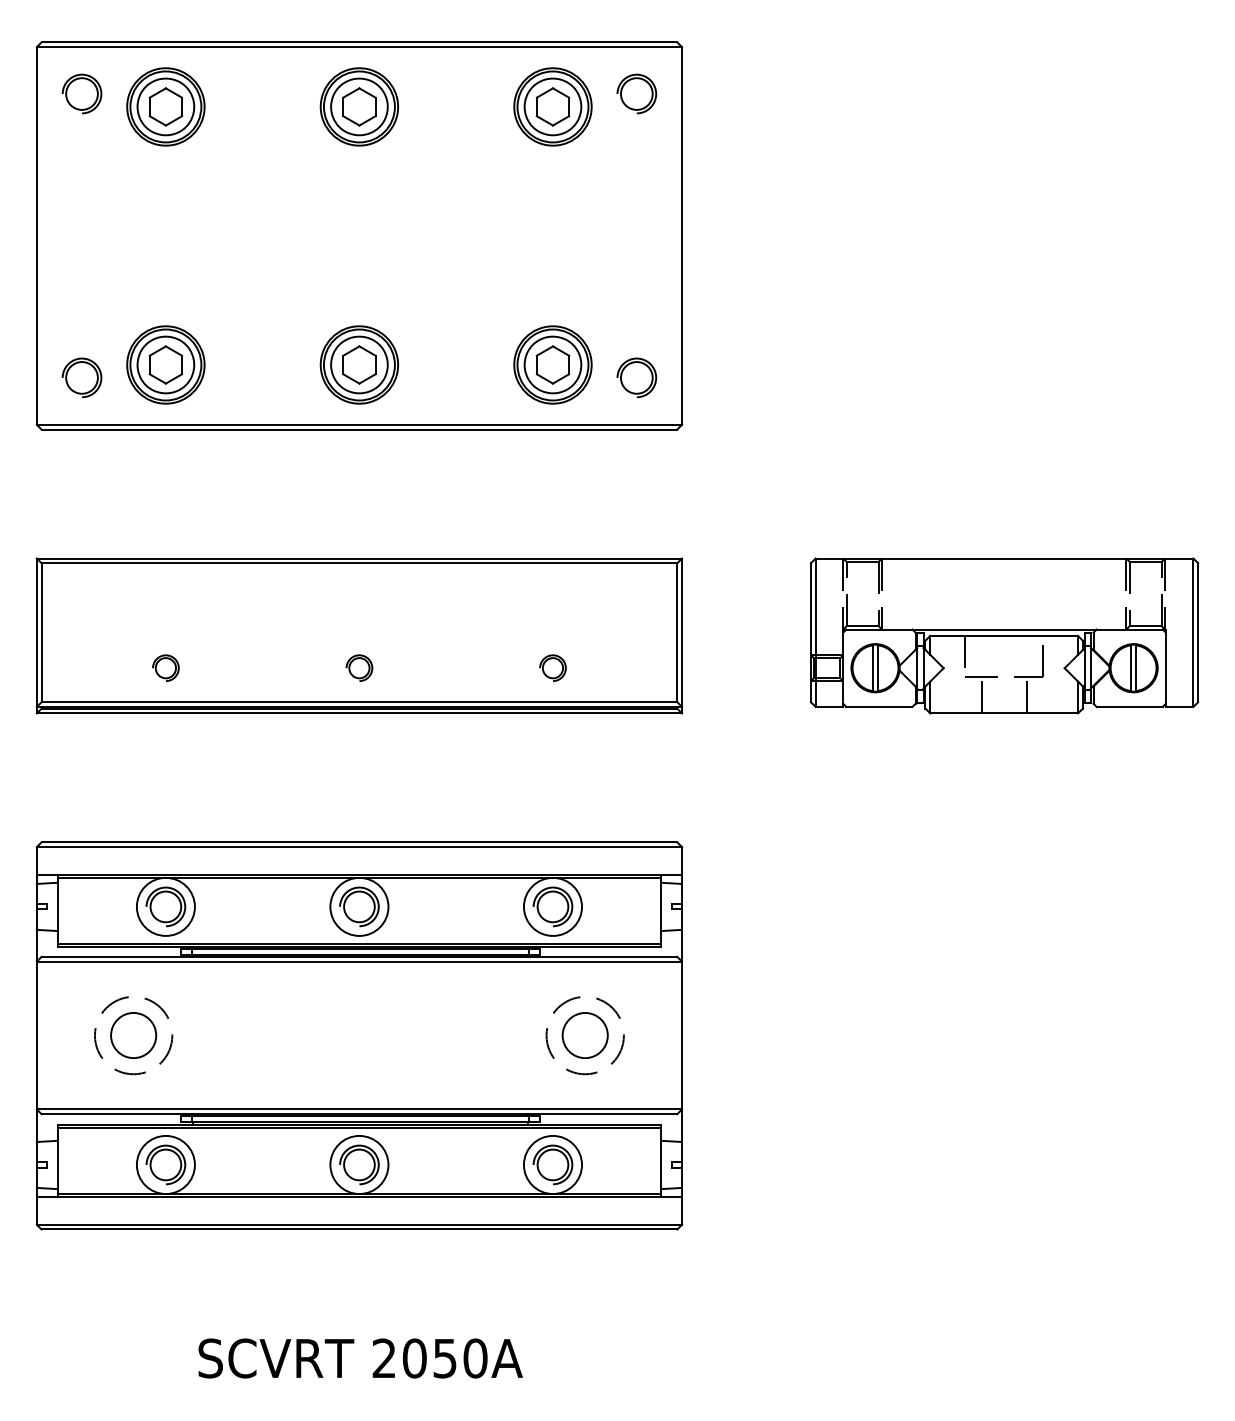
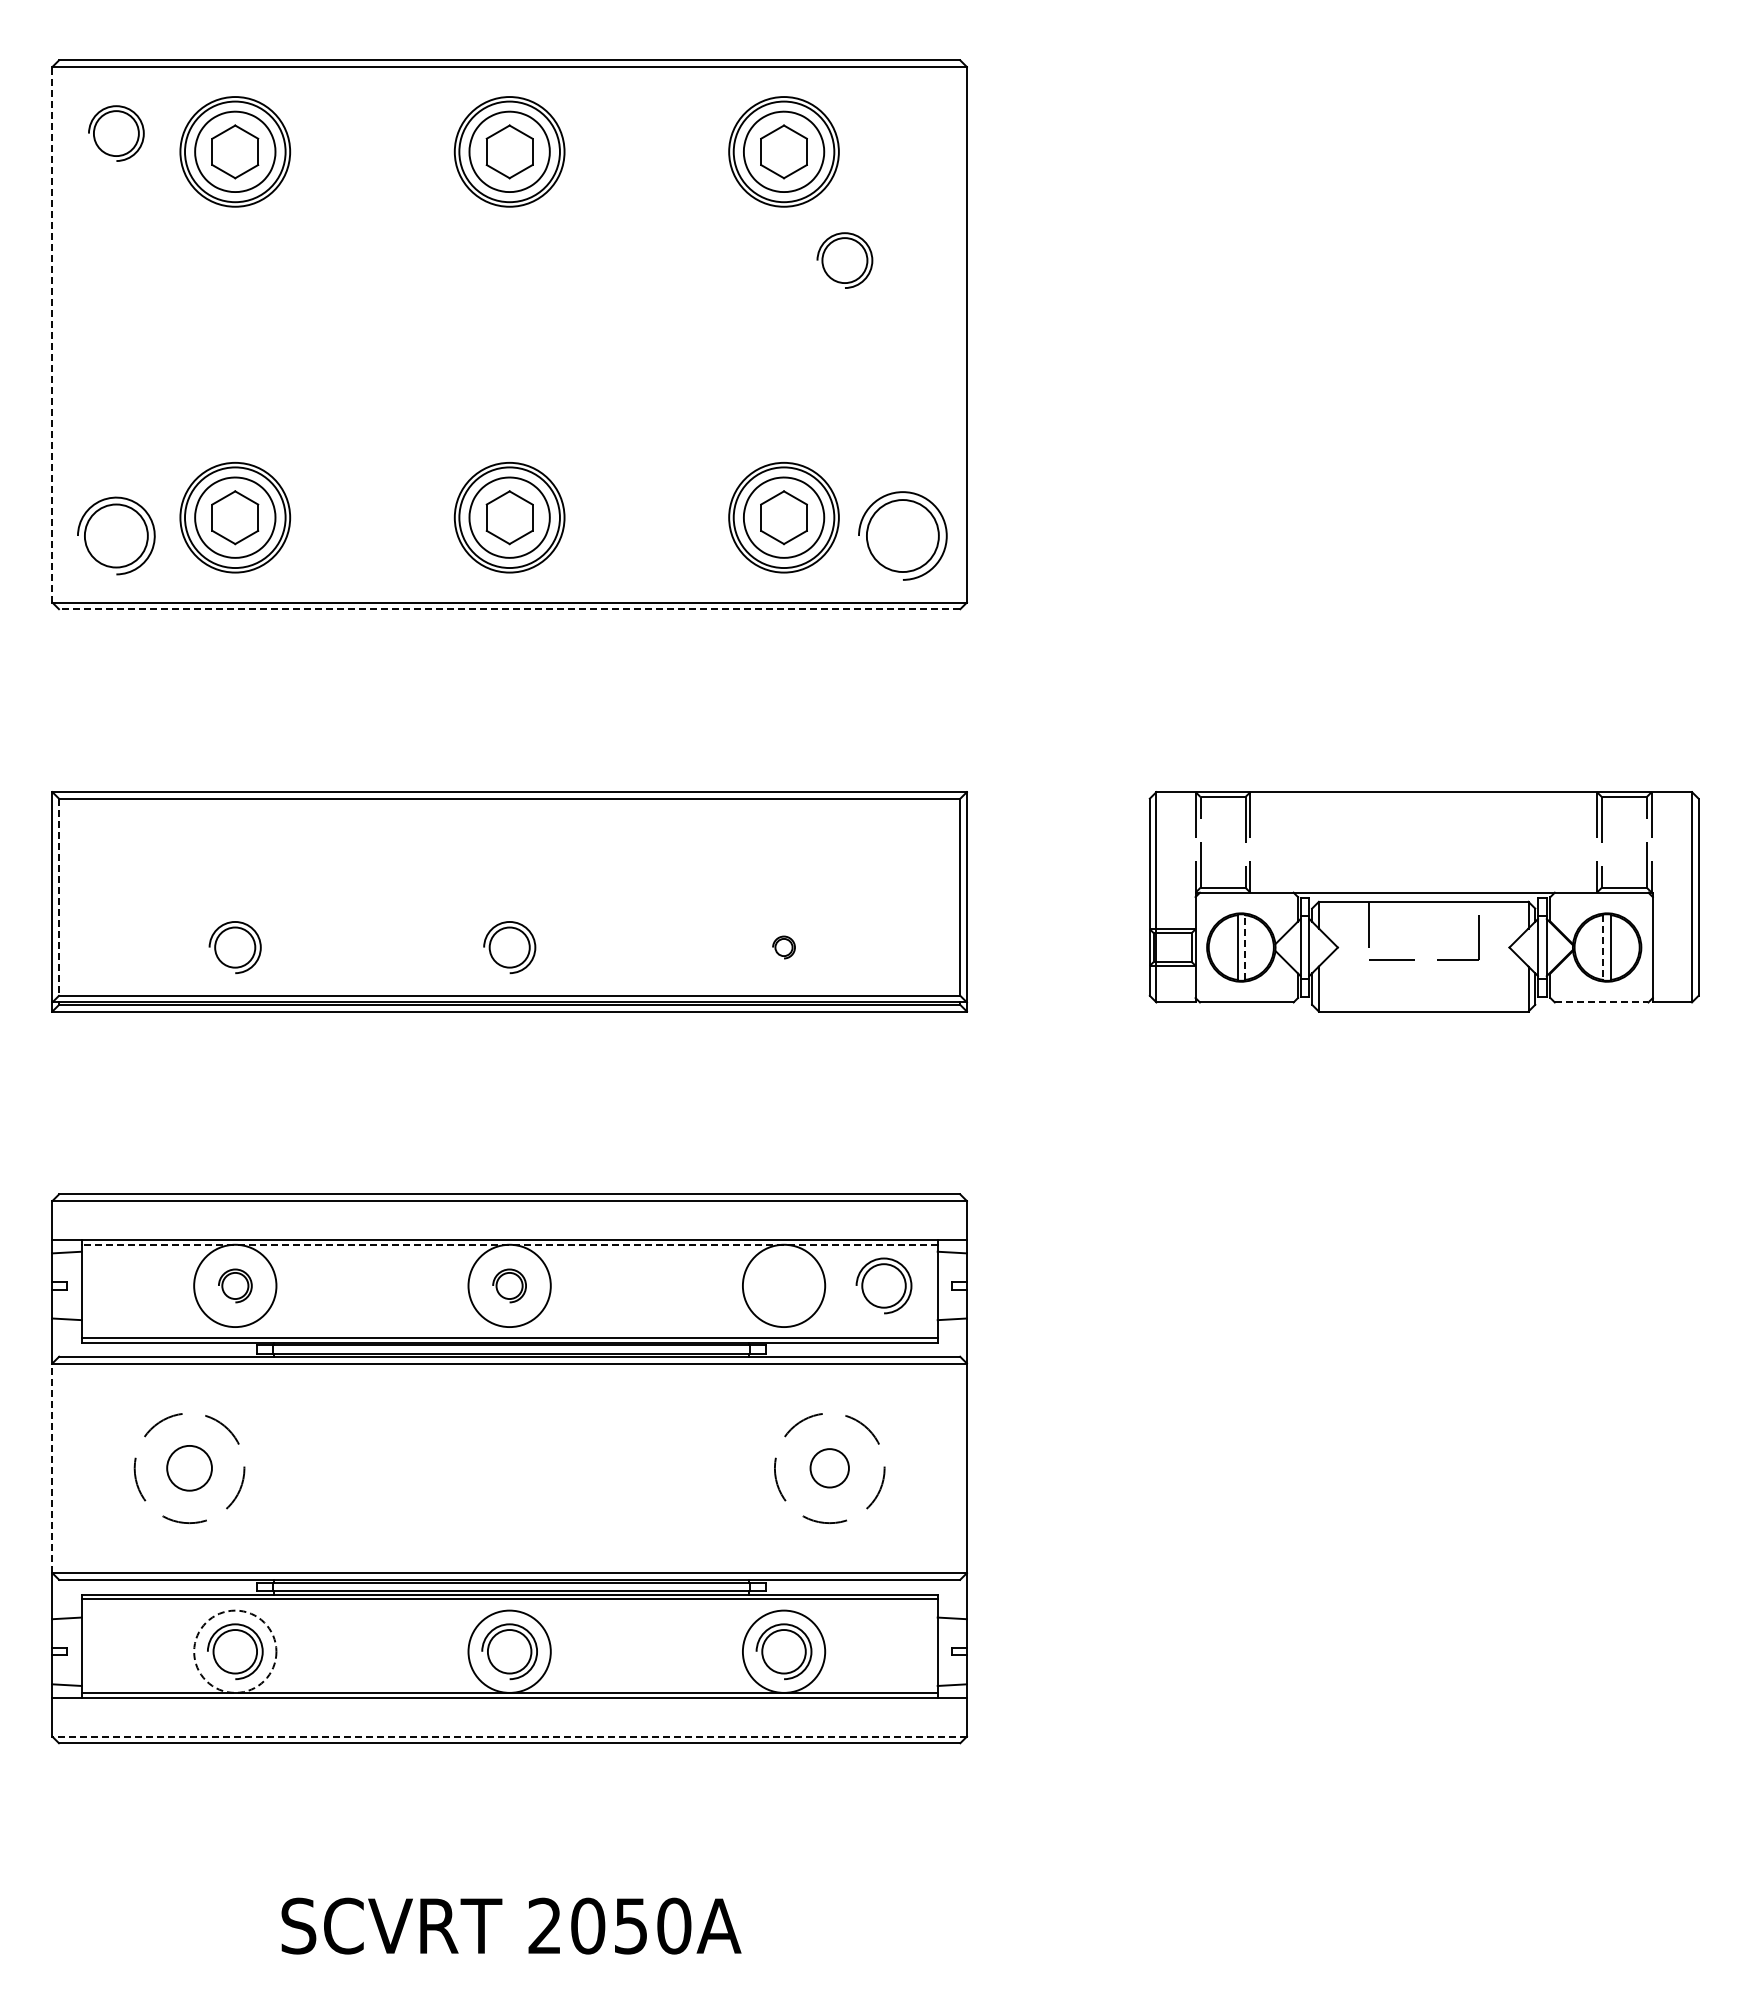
part: (636, 93) -> (844, 260), moved
line: (36, 235) -> (52, 334), solid -> dashed
part: (82, 377) -> (116, 535), size x1.4
part: (636, 377) -> (902, 535), size x1.6
line: (359, 429) -> (509, 609), solid -> dashed
line: (41, 632) -> (58, 897), solid -> dashed
part: (166, 668) -> (235, 947), size x1.4
part: (359, 668) -> (509, 947), size x1.4
part: (552, 668) -> (783, 947), size x0.6
line: (877, 668) -> (1244, 947), solid -> dashed
line: (1131, 668) -> (1603, 948), solid -> dashed
line: (981, 694) -> (1391, 985), removed
line: (1026, 694) -> (1455, 985), removed
line: (1129, 706) -> (1601, 1002), solid -> dashed
line: (359, 877) -> (509, 1244), solid -> dashed
part: (166, 906) -> (235, 1285), size x0.6
part: (359, 906) -> (509, 1285), size x0.6
part: (552, 906) -> (883, 1285), moved
line: (36, 1035) -> (52, 1468), solid -> dashed
circle: (133, 1035) -> (189, 1468), size x0.7
circle: (585, 1035) -> (829, 1468), size x0.6
circle: (166, 1164) -> (235, 1651), solid -> dashed
line: (359, 1224) -> (509, 1736), solid -> dashed

